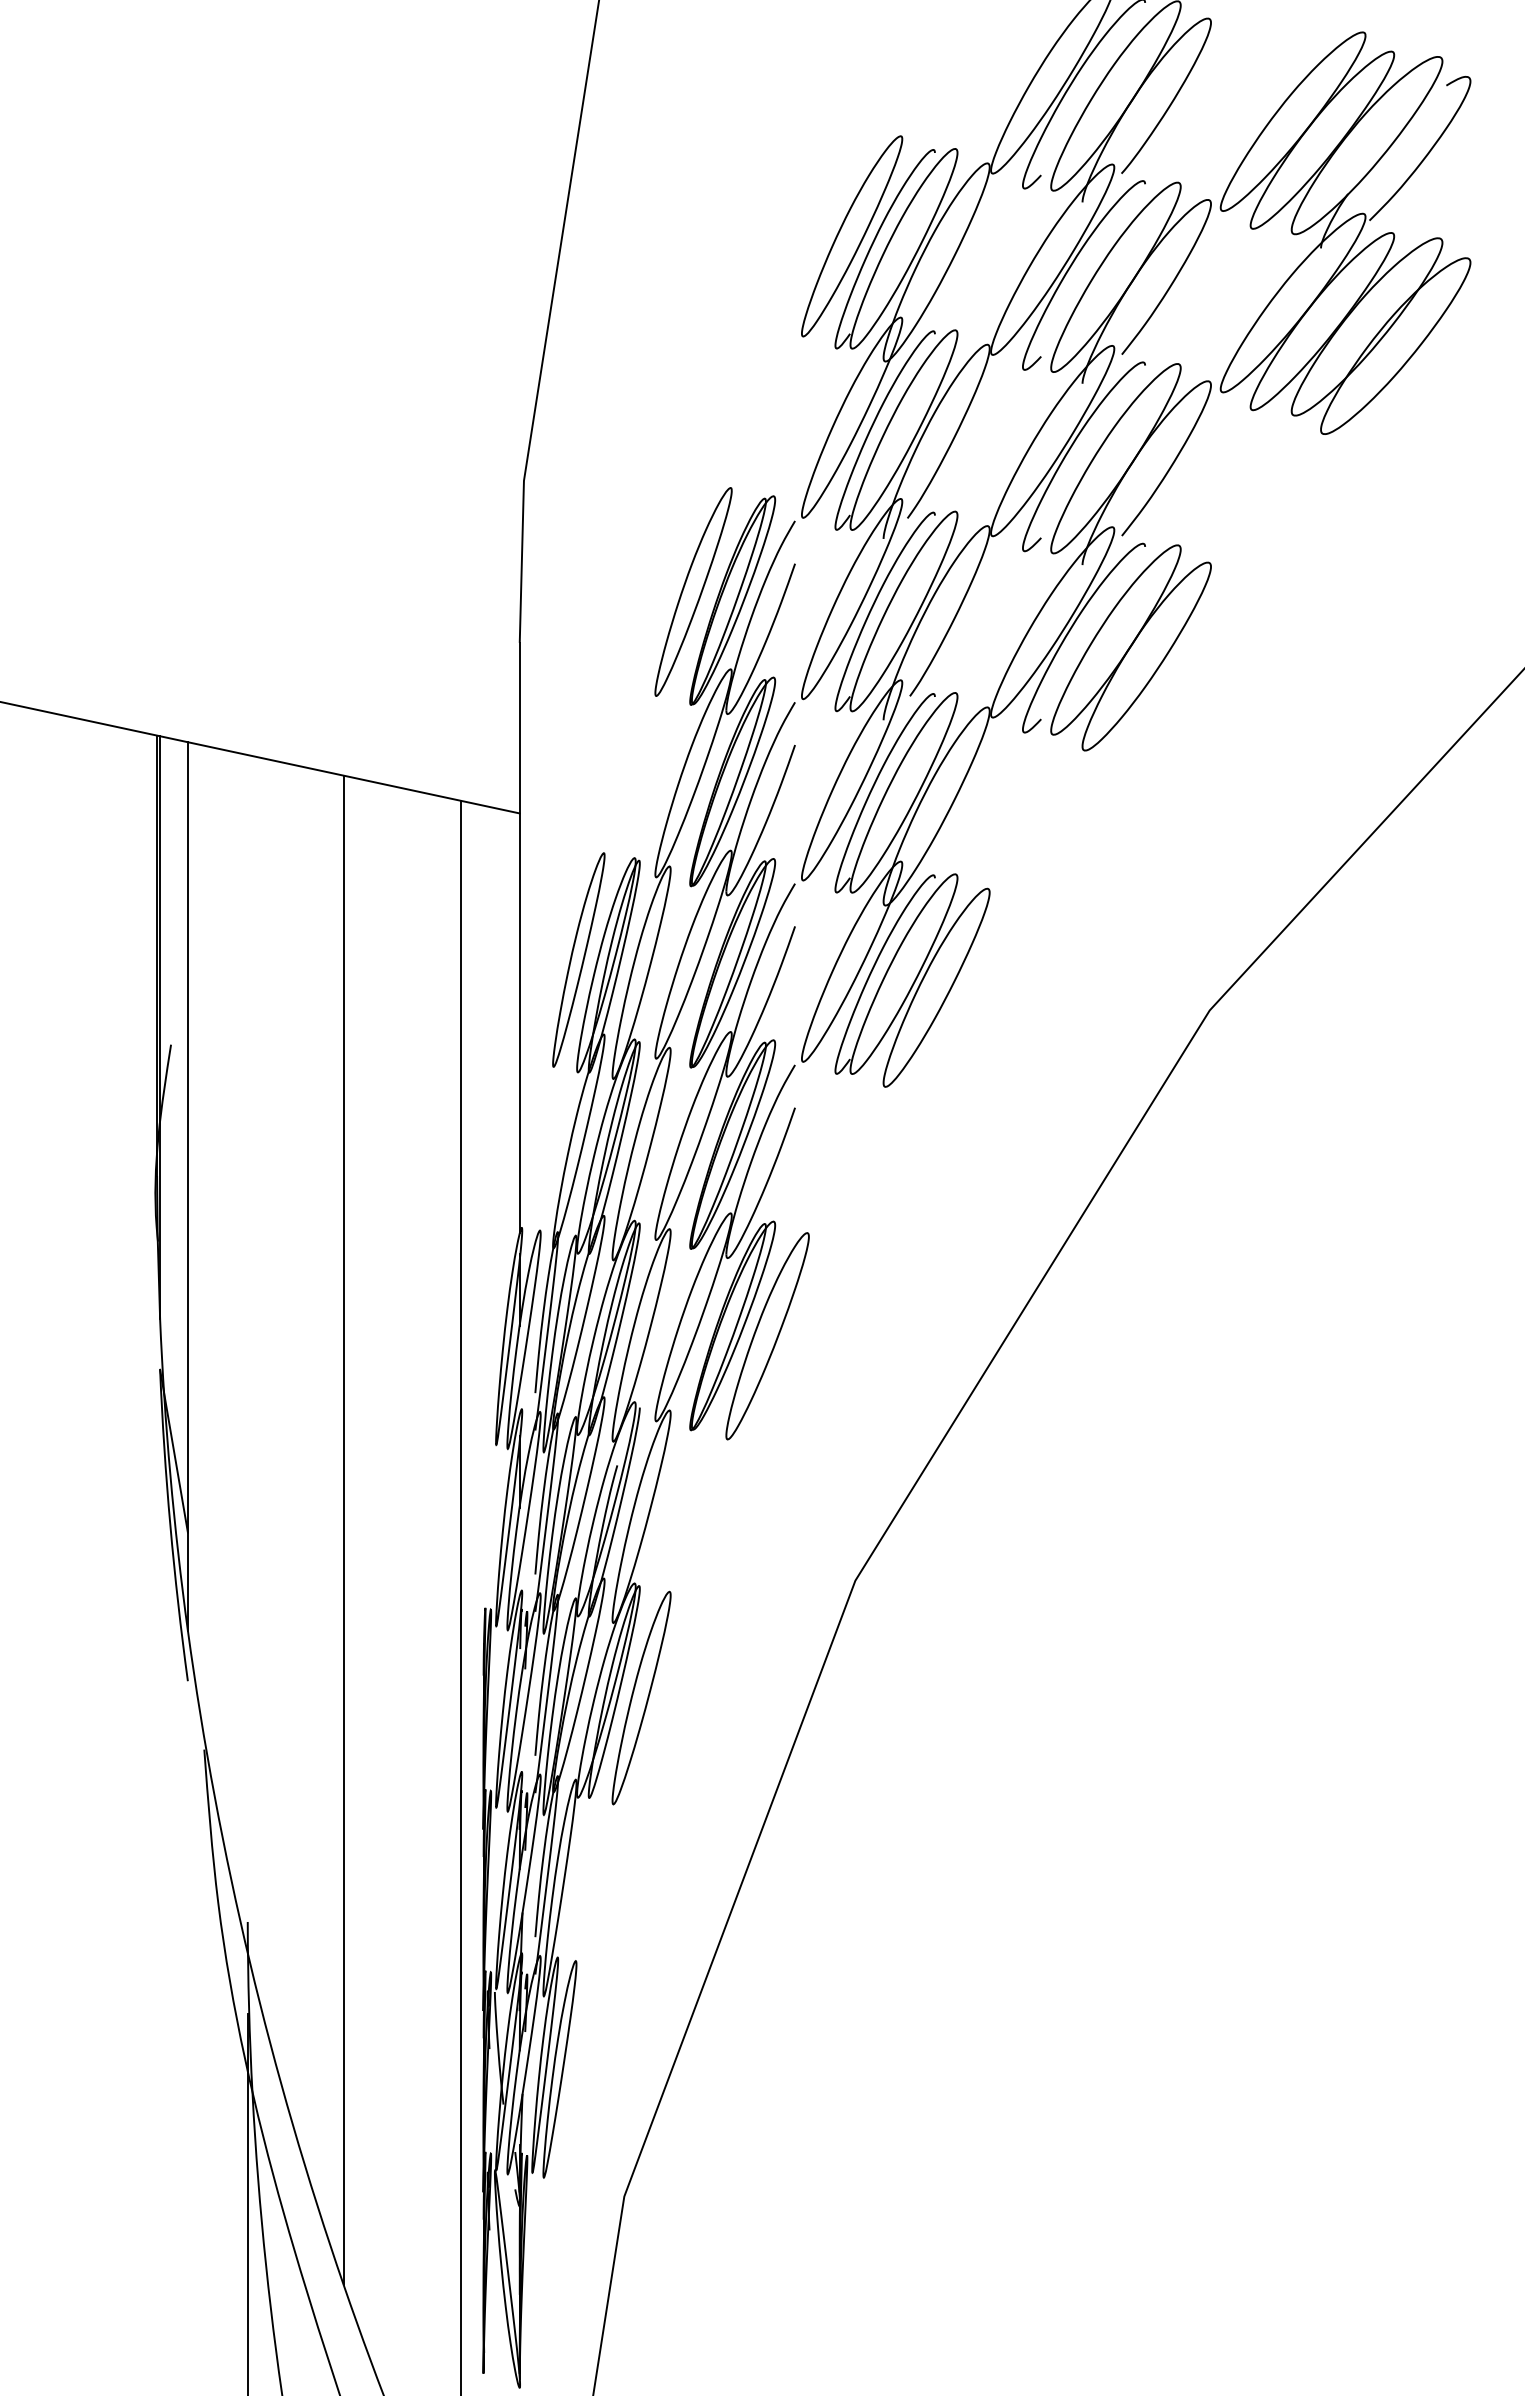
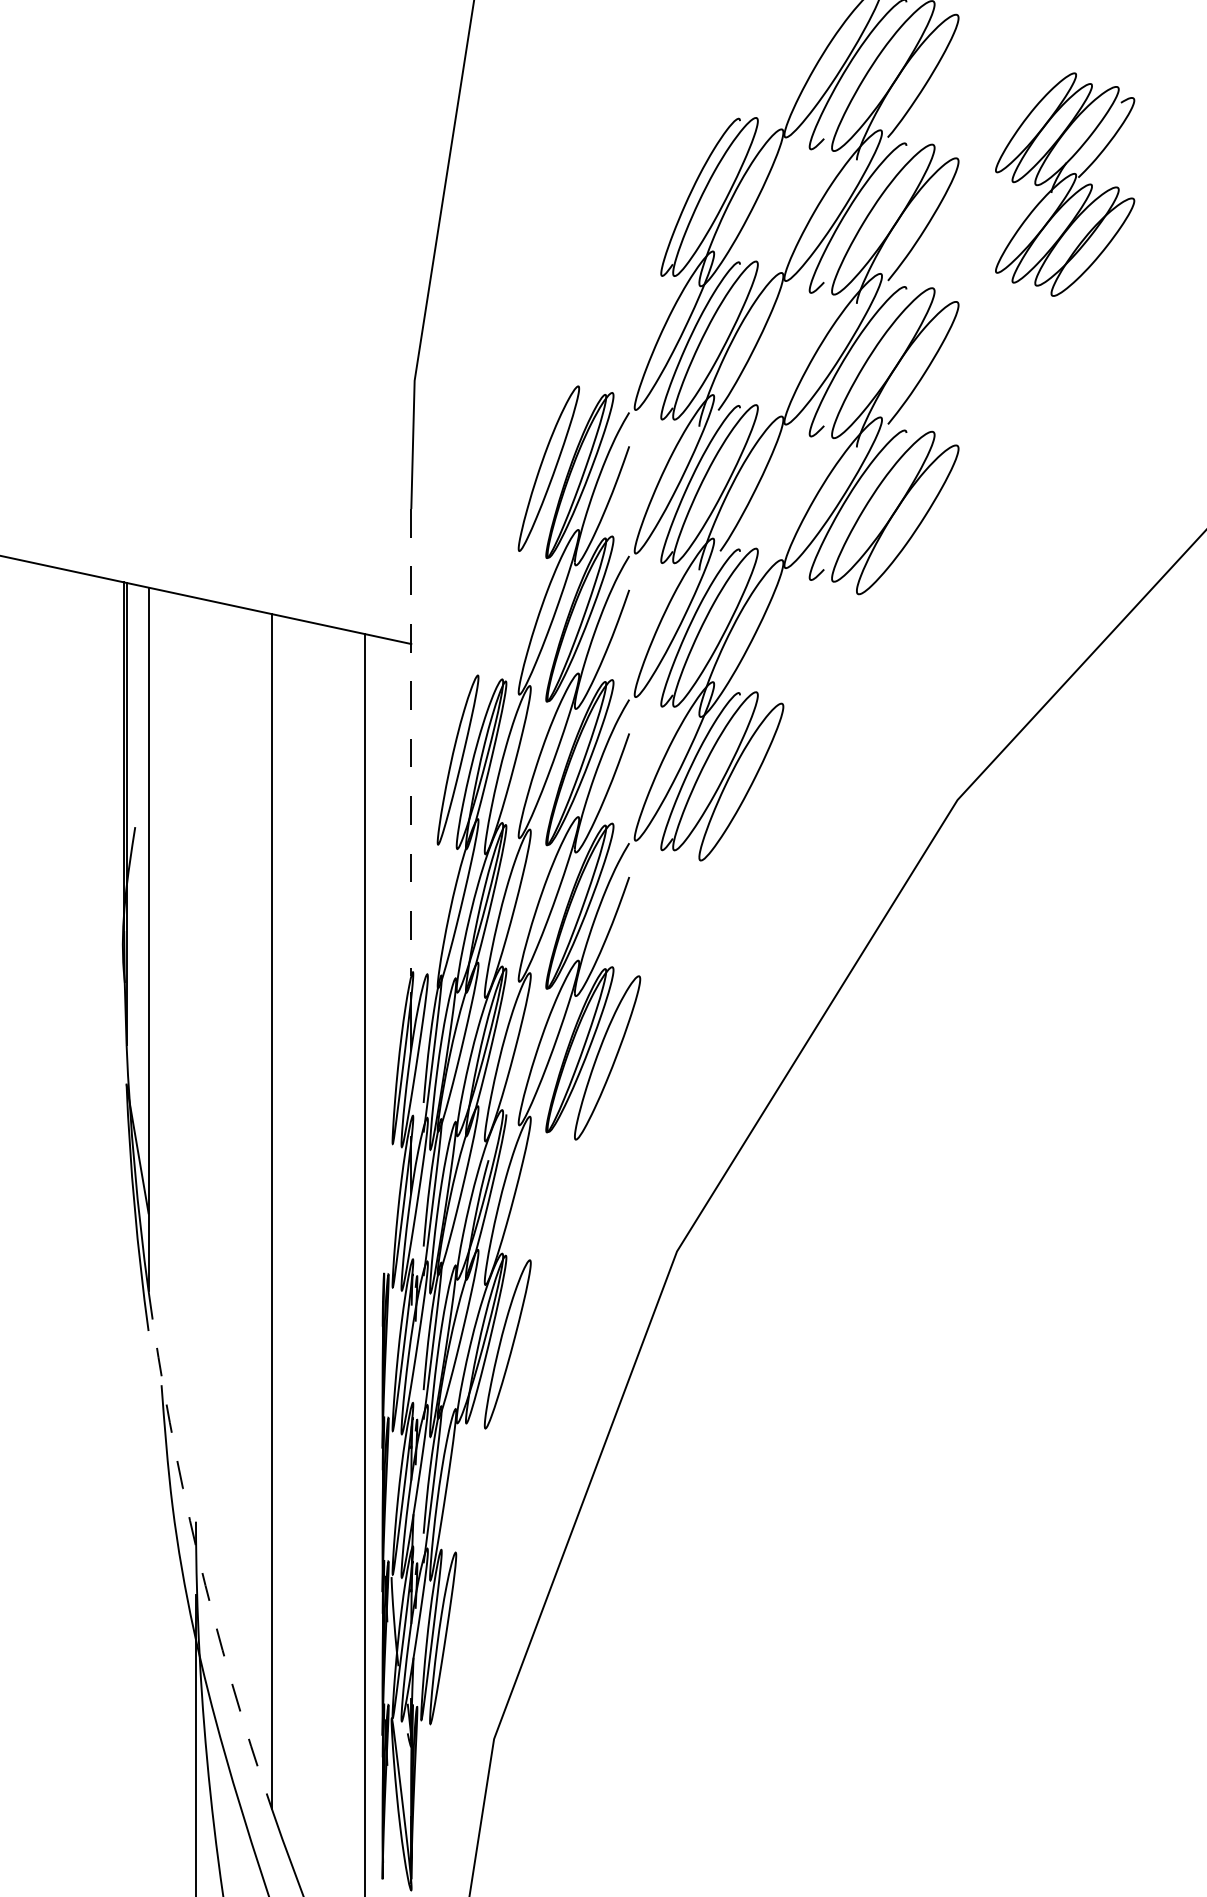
part: (1345, 232) -> (1065, 184), size x0.7
part: (852, 236) -> (674, 187), removed
line: (519, 937) -> (411, 742), solid -> dashed
arc: (249, 1961) -> (197, 1552), solid -> dashed

